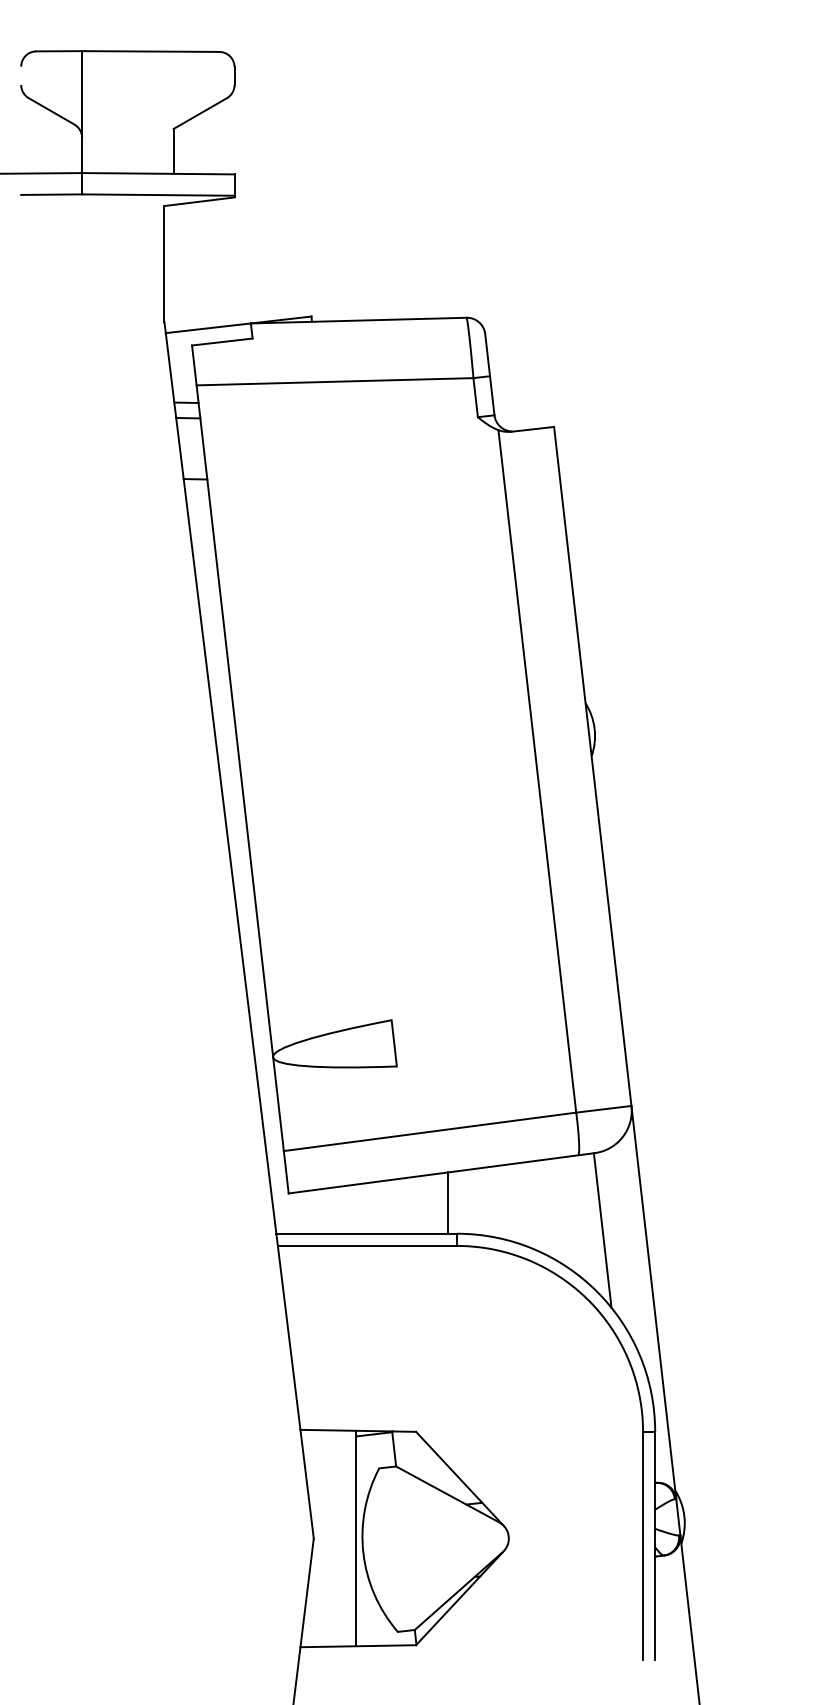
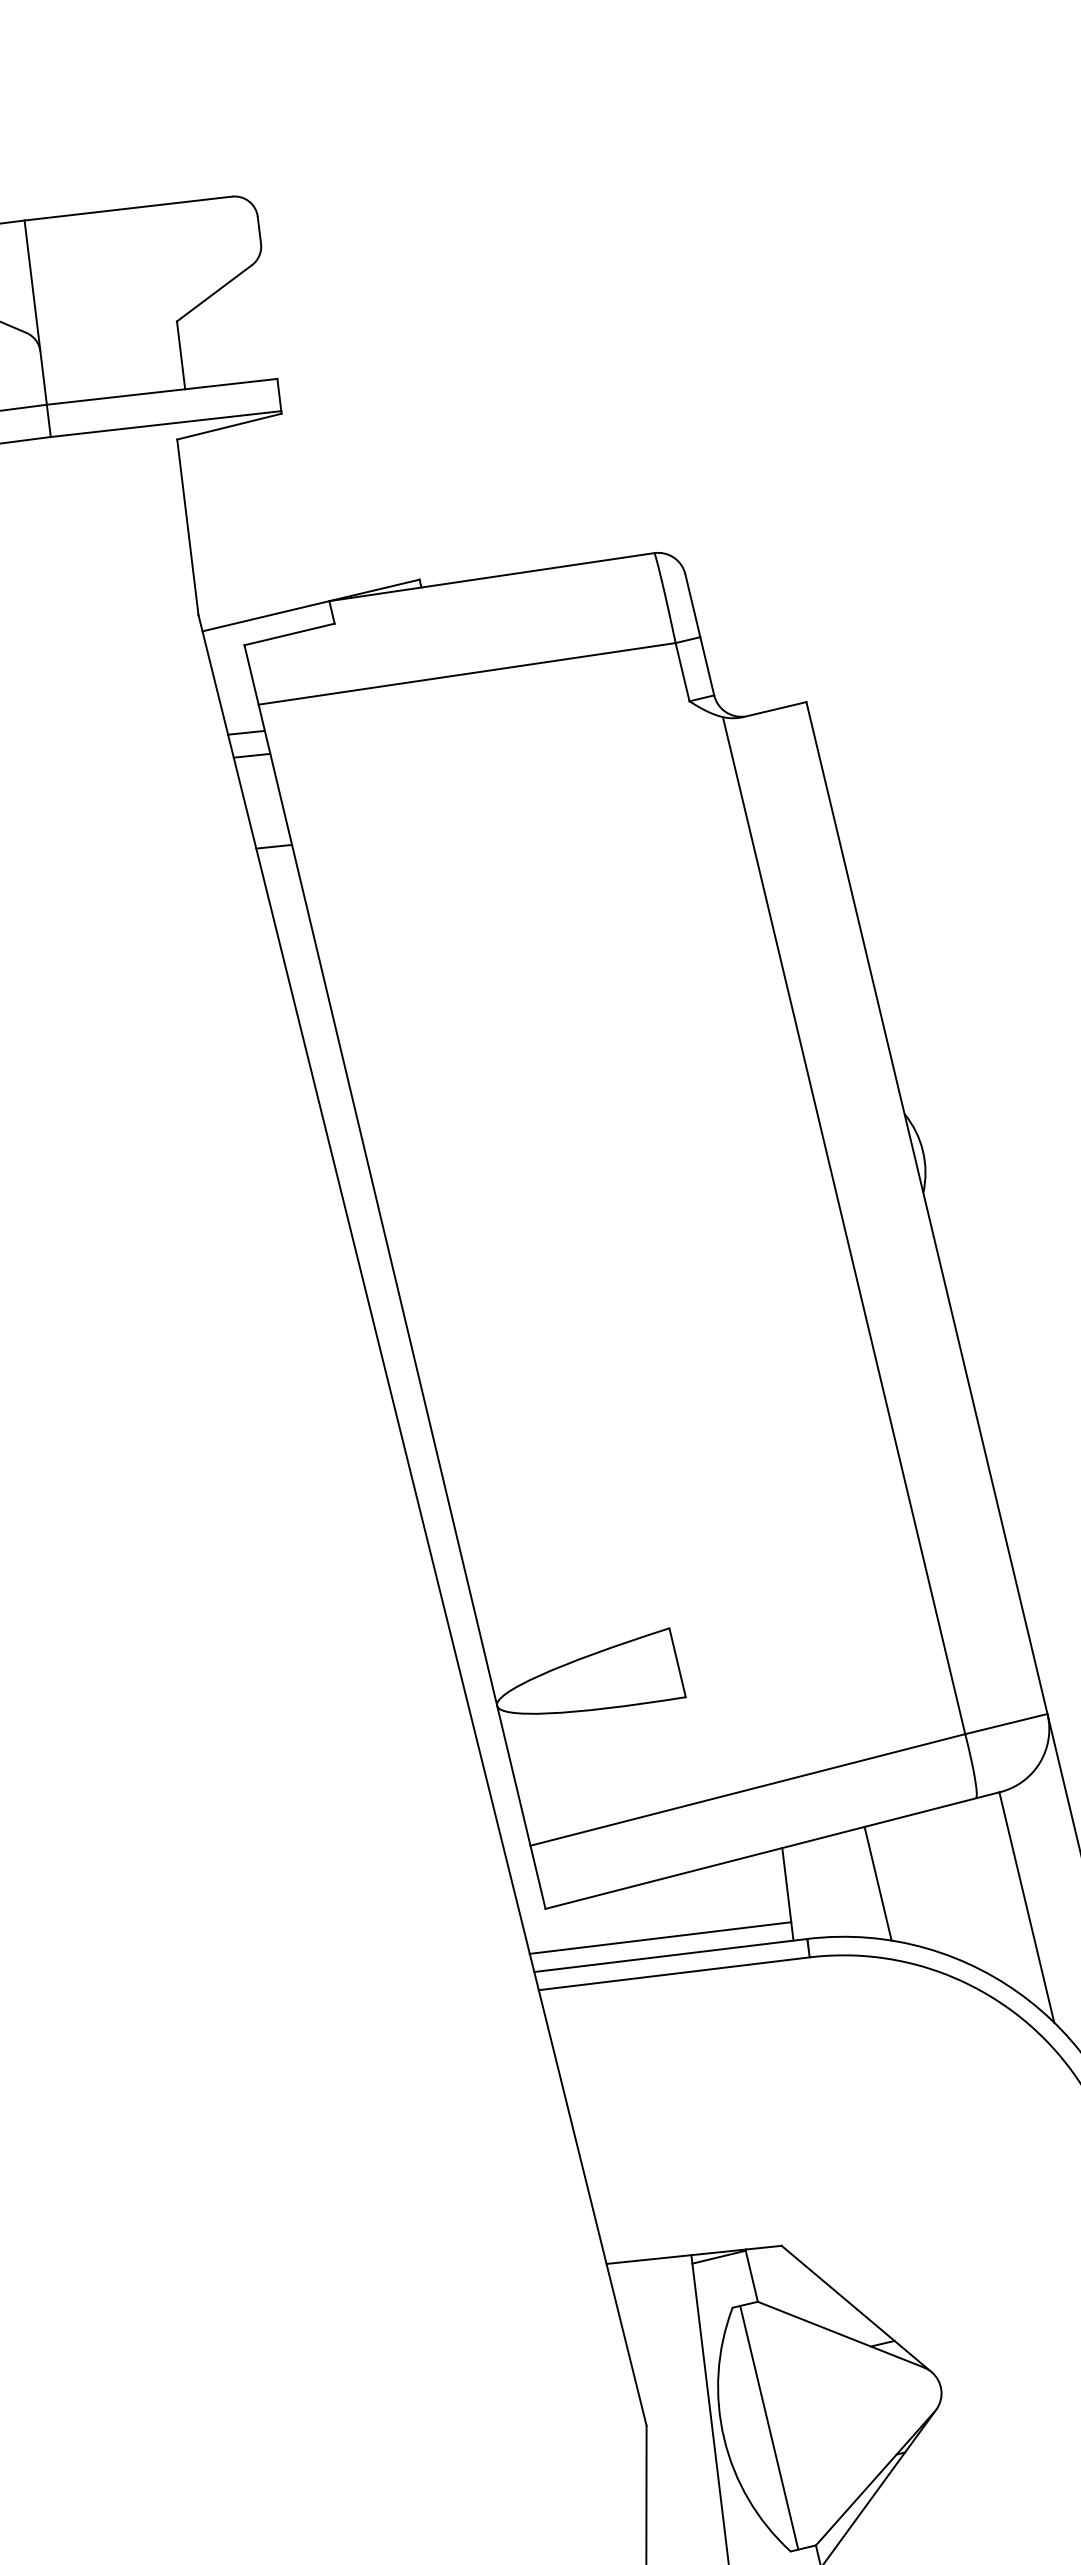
line: (507, 1203) -> (878, 1884), added
line: (360, 1221) -> (659, 1938), added
line: (393, 1549) -> (769, 2427), added

